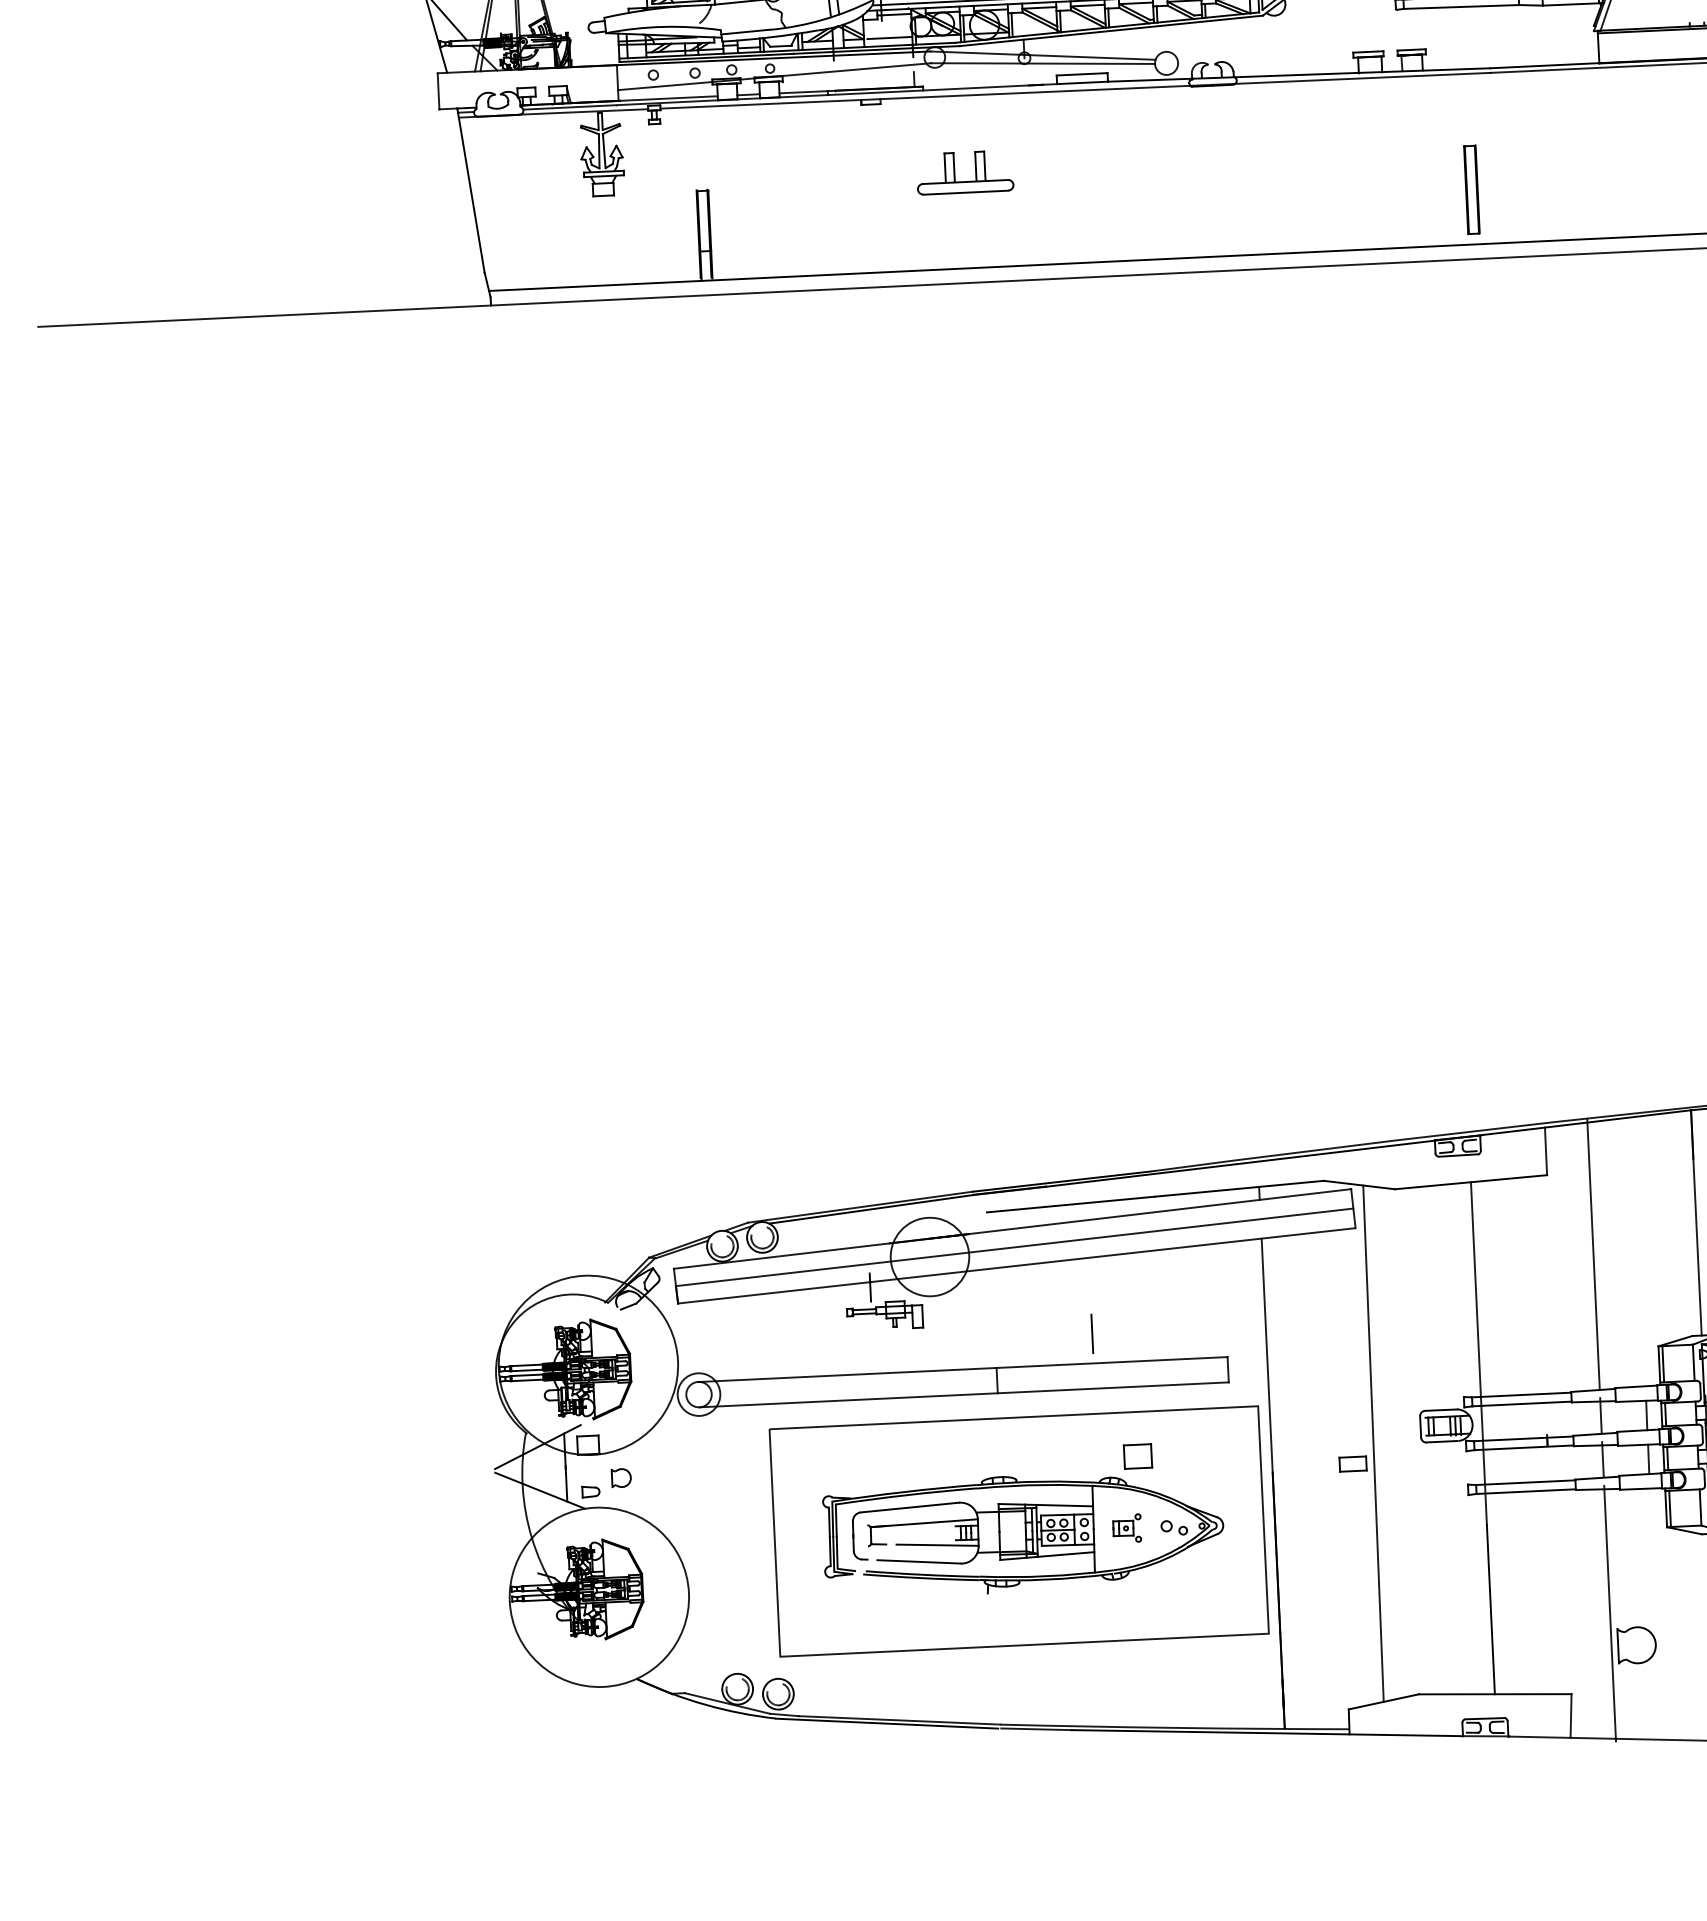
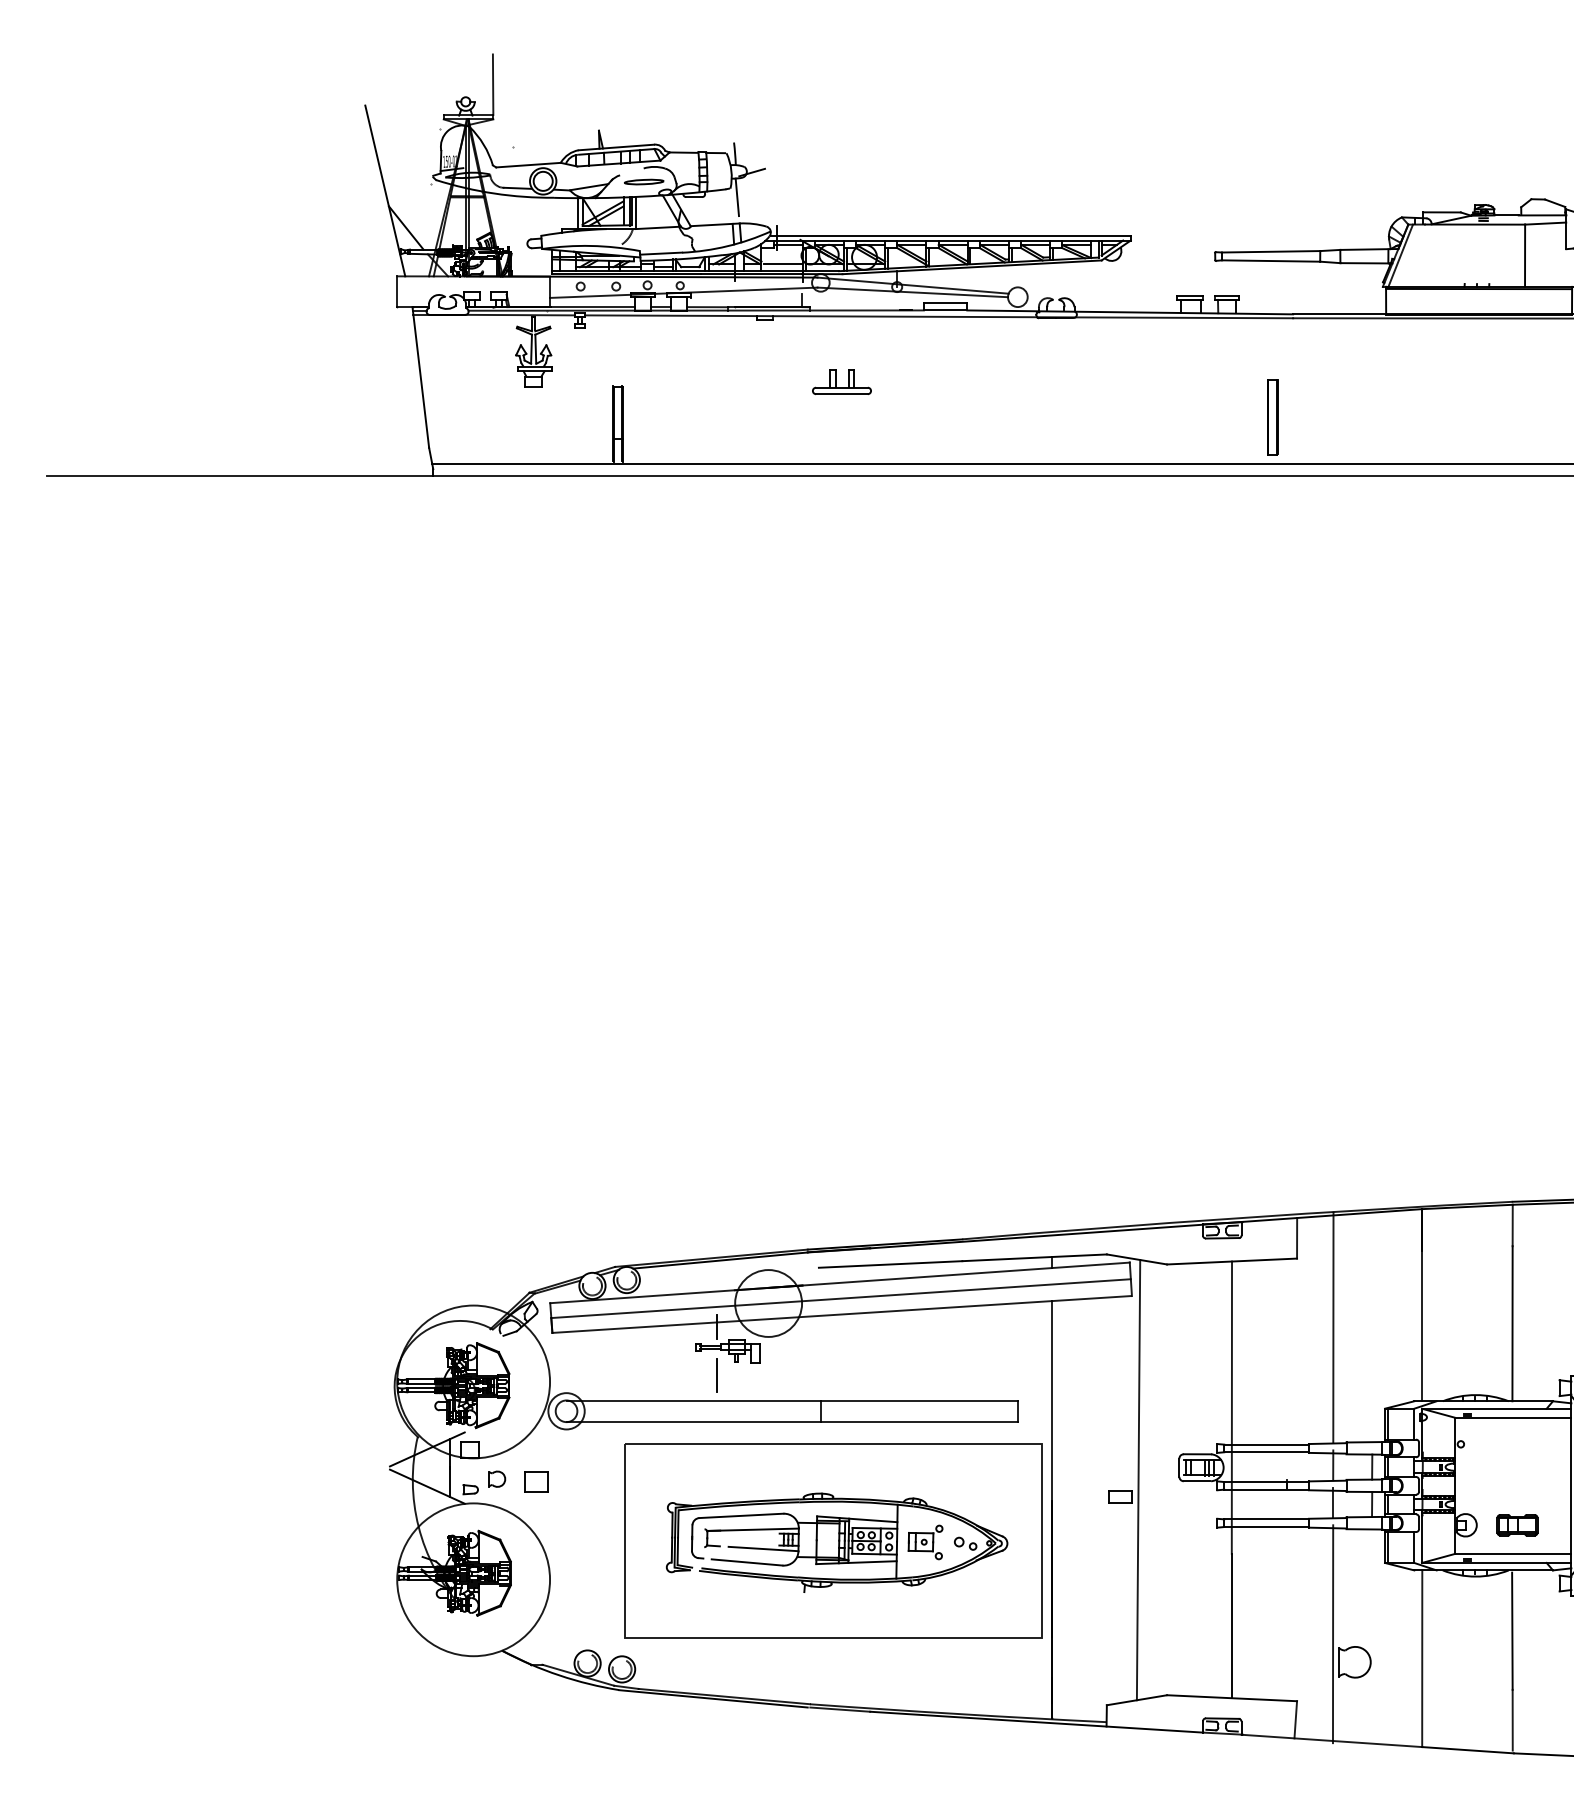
part: (964, 171) -> (841, 381), size x0.71
line: (1092, 1334) -> (716, 1375), moved
part: (1137, 1456) -> (536, 1481), moved
part: (1127, 1528) -> (925, 1542), size x1.43

